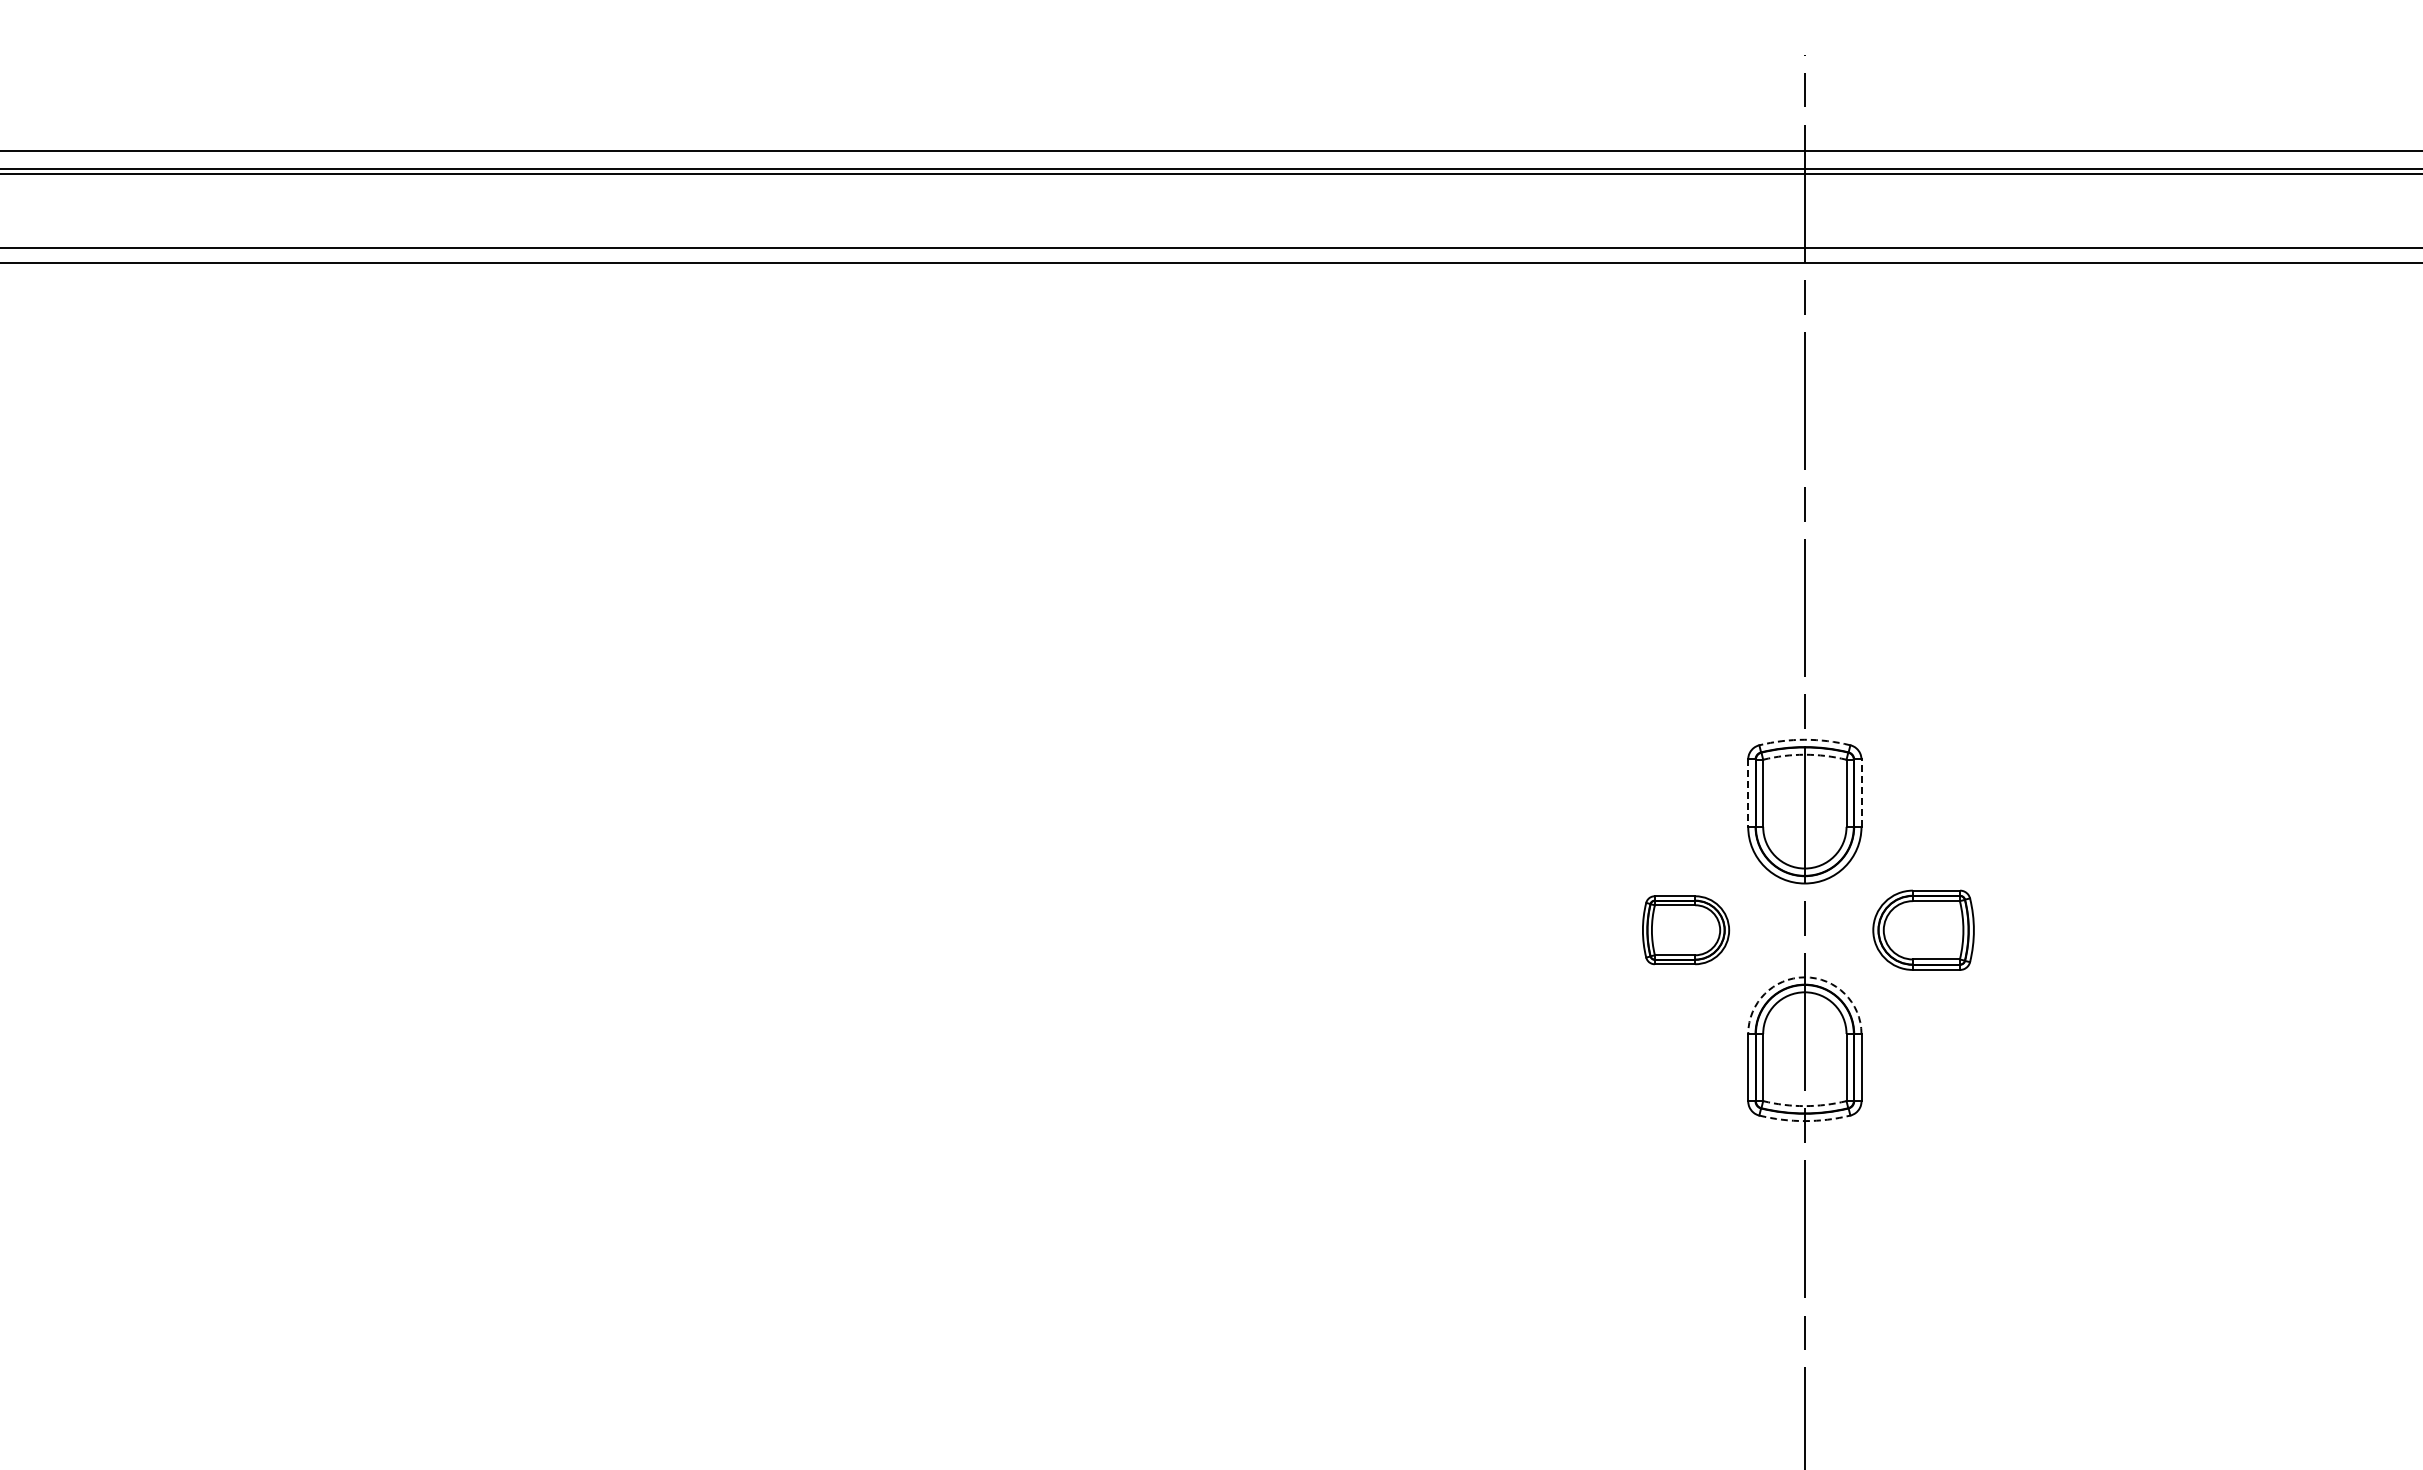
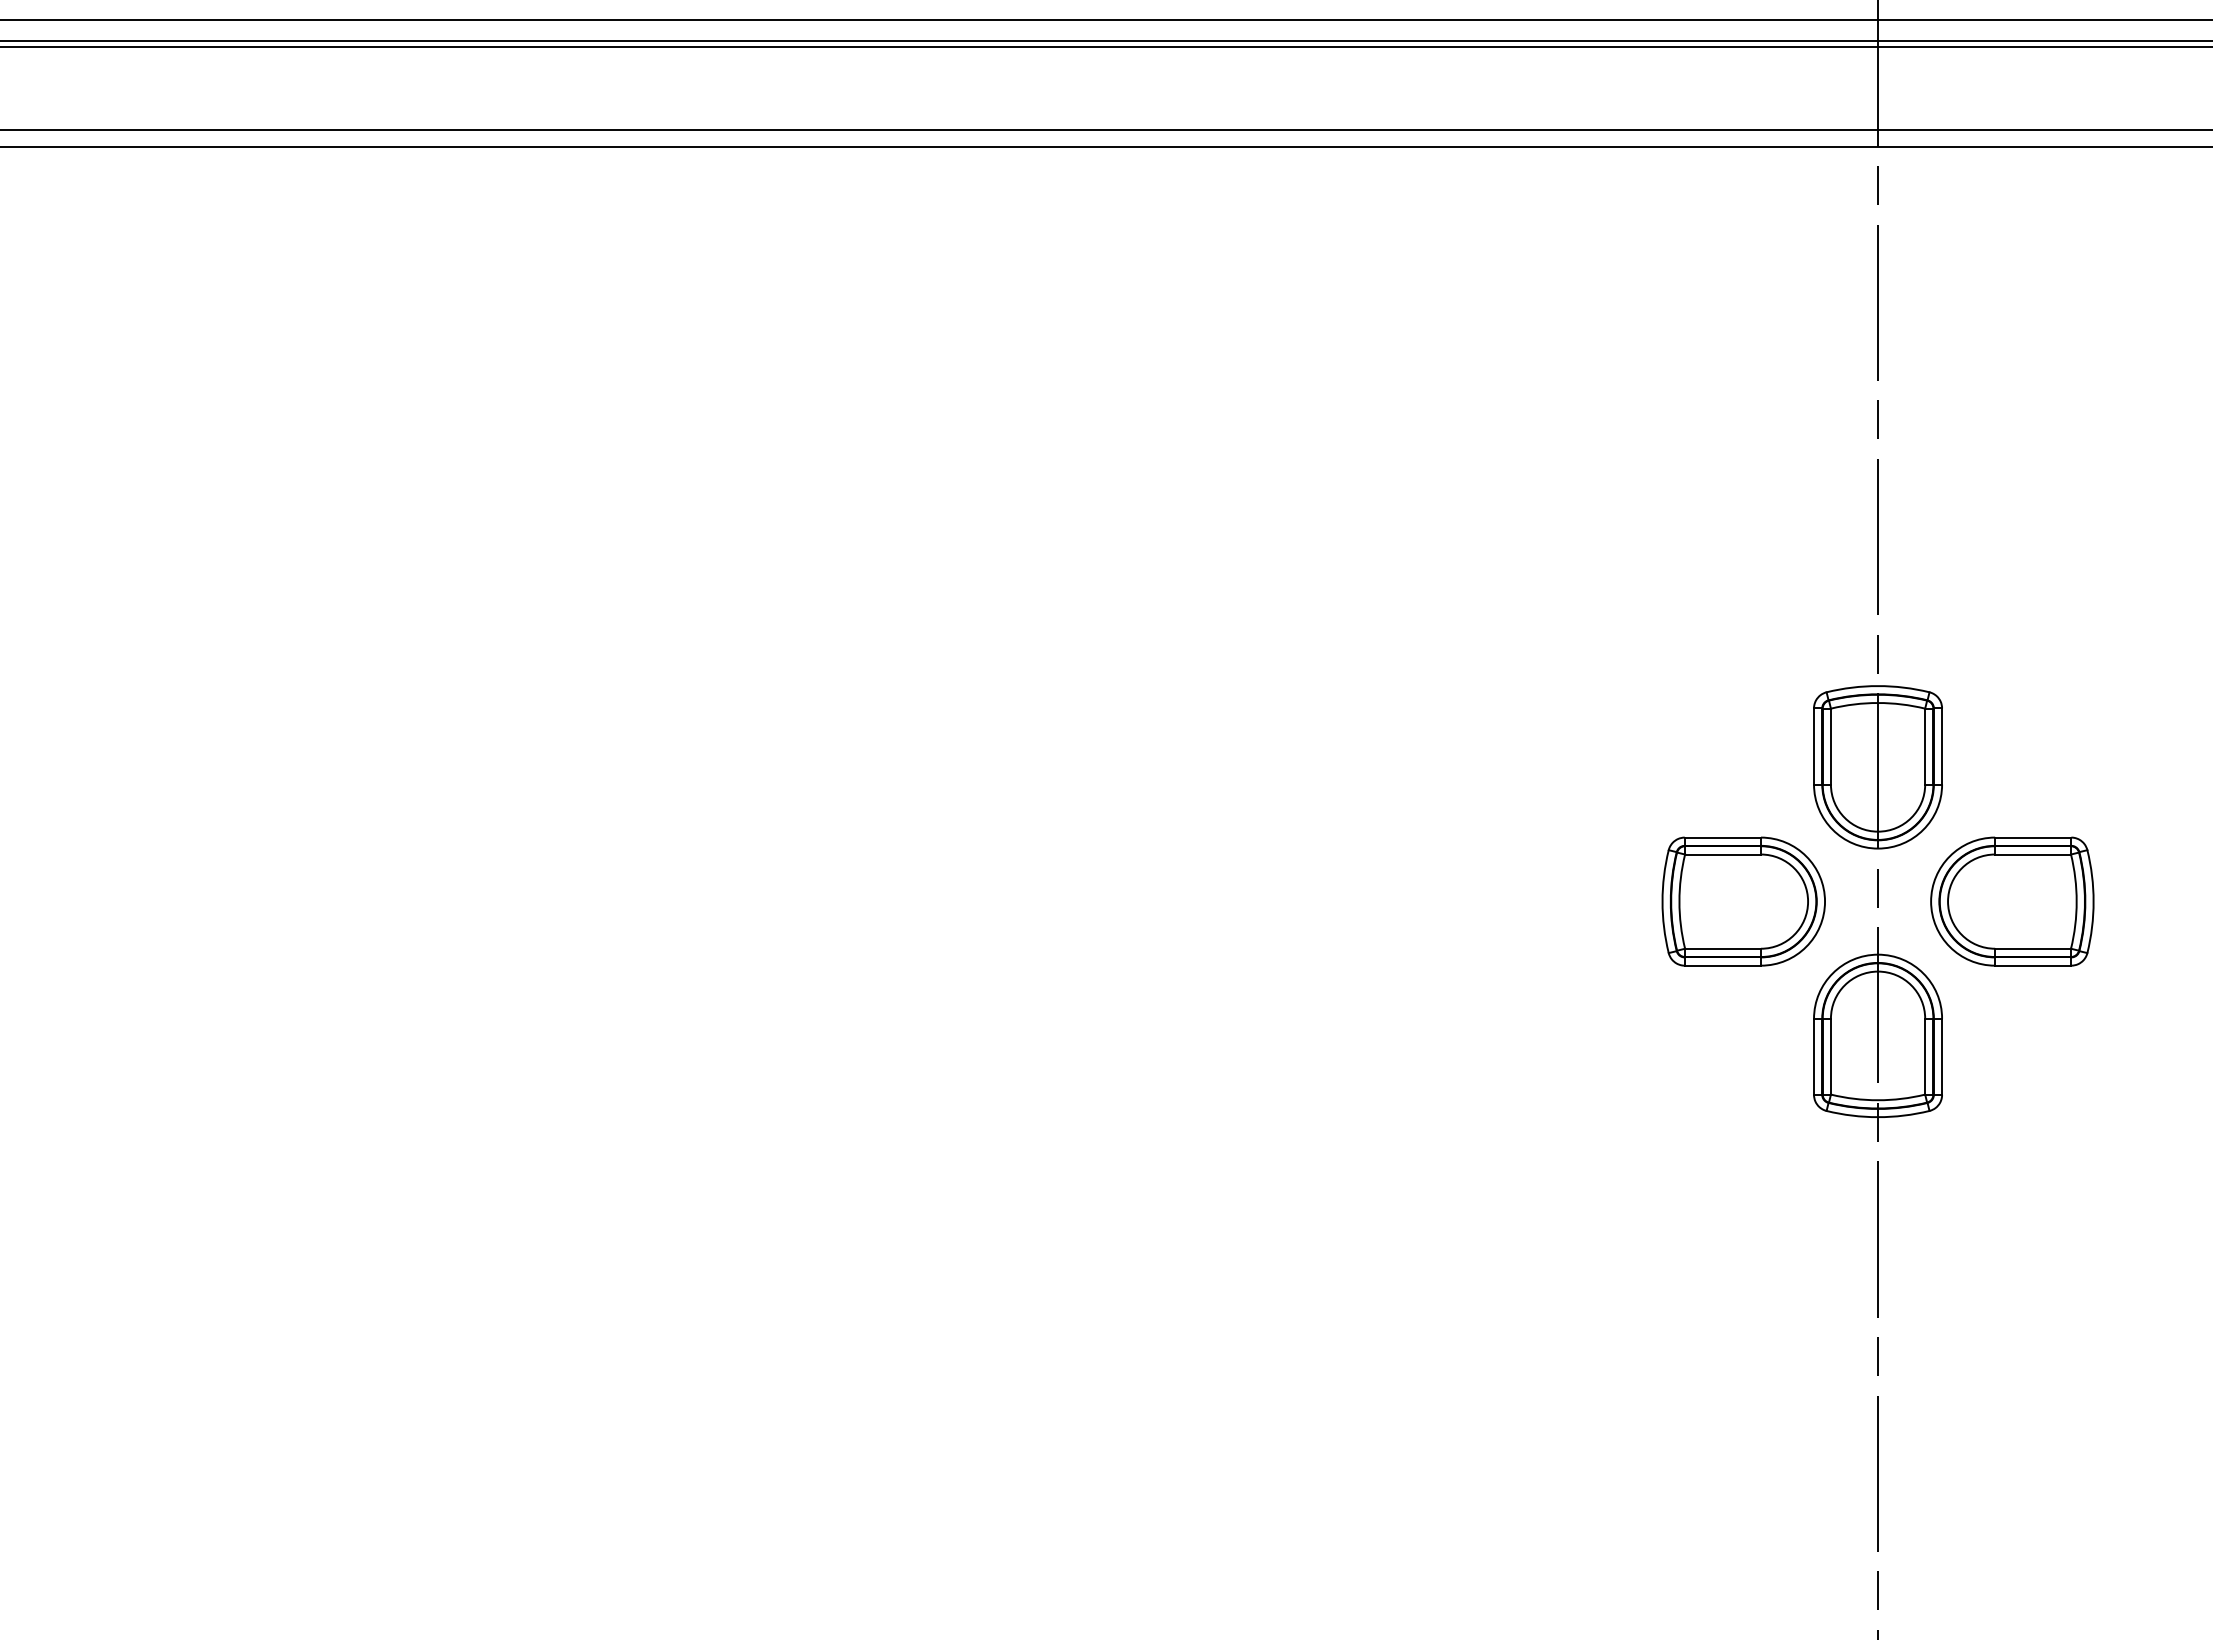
arc: (1804, 739) -> (1877, 685), dashed -> solid
arc: (1804, 754) -> (1877, 702), dashed -> solid
line: (1748, 793) -> (1814, 746), dashed -> solid
line: (1861, 793) -> (1942, 746), dashed -> solid
part: (1685, 929) -> (1743, 900), size x1.67
part: (1923, 929) -> (2012, 900), size x1.43
arc: (1804, 977) -> (1877, 954), dashed -> solid
arc: (1804, 1106) -> (1877, 1100), dashed -> solid
arc: (1804, 1121) -> (1877, 1117), dashed -> solid

